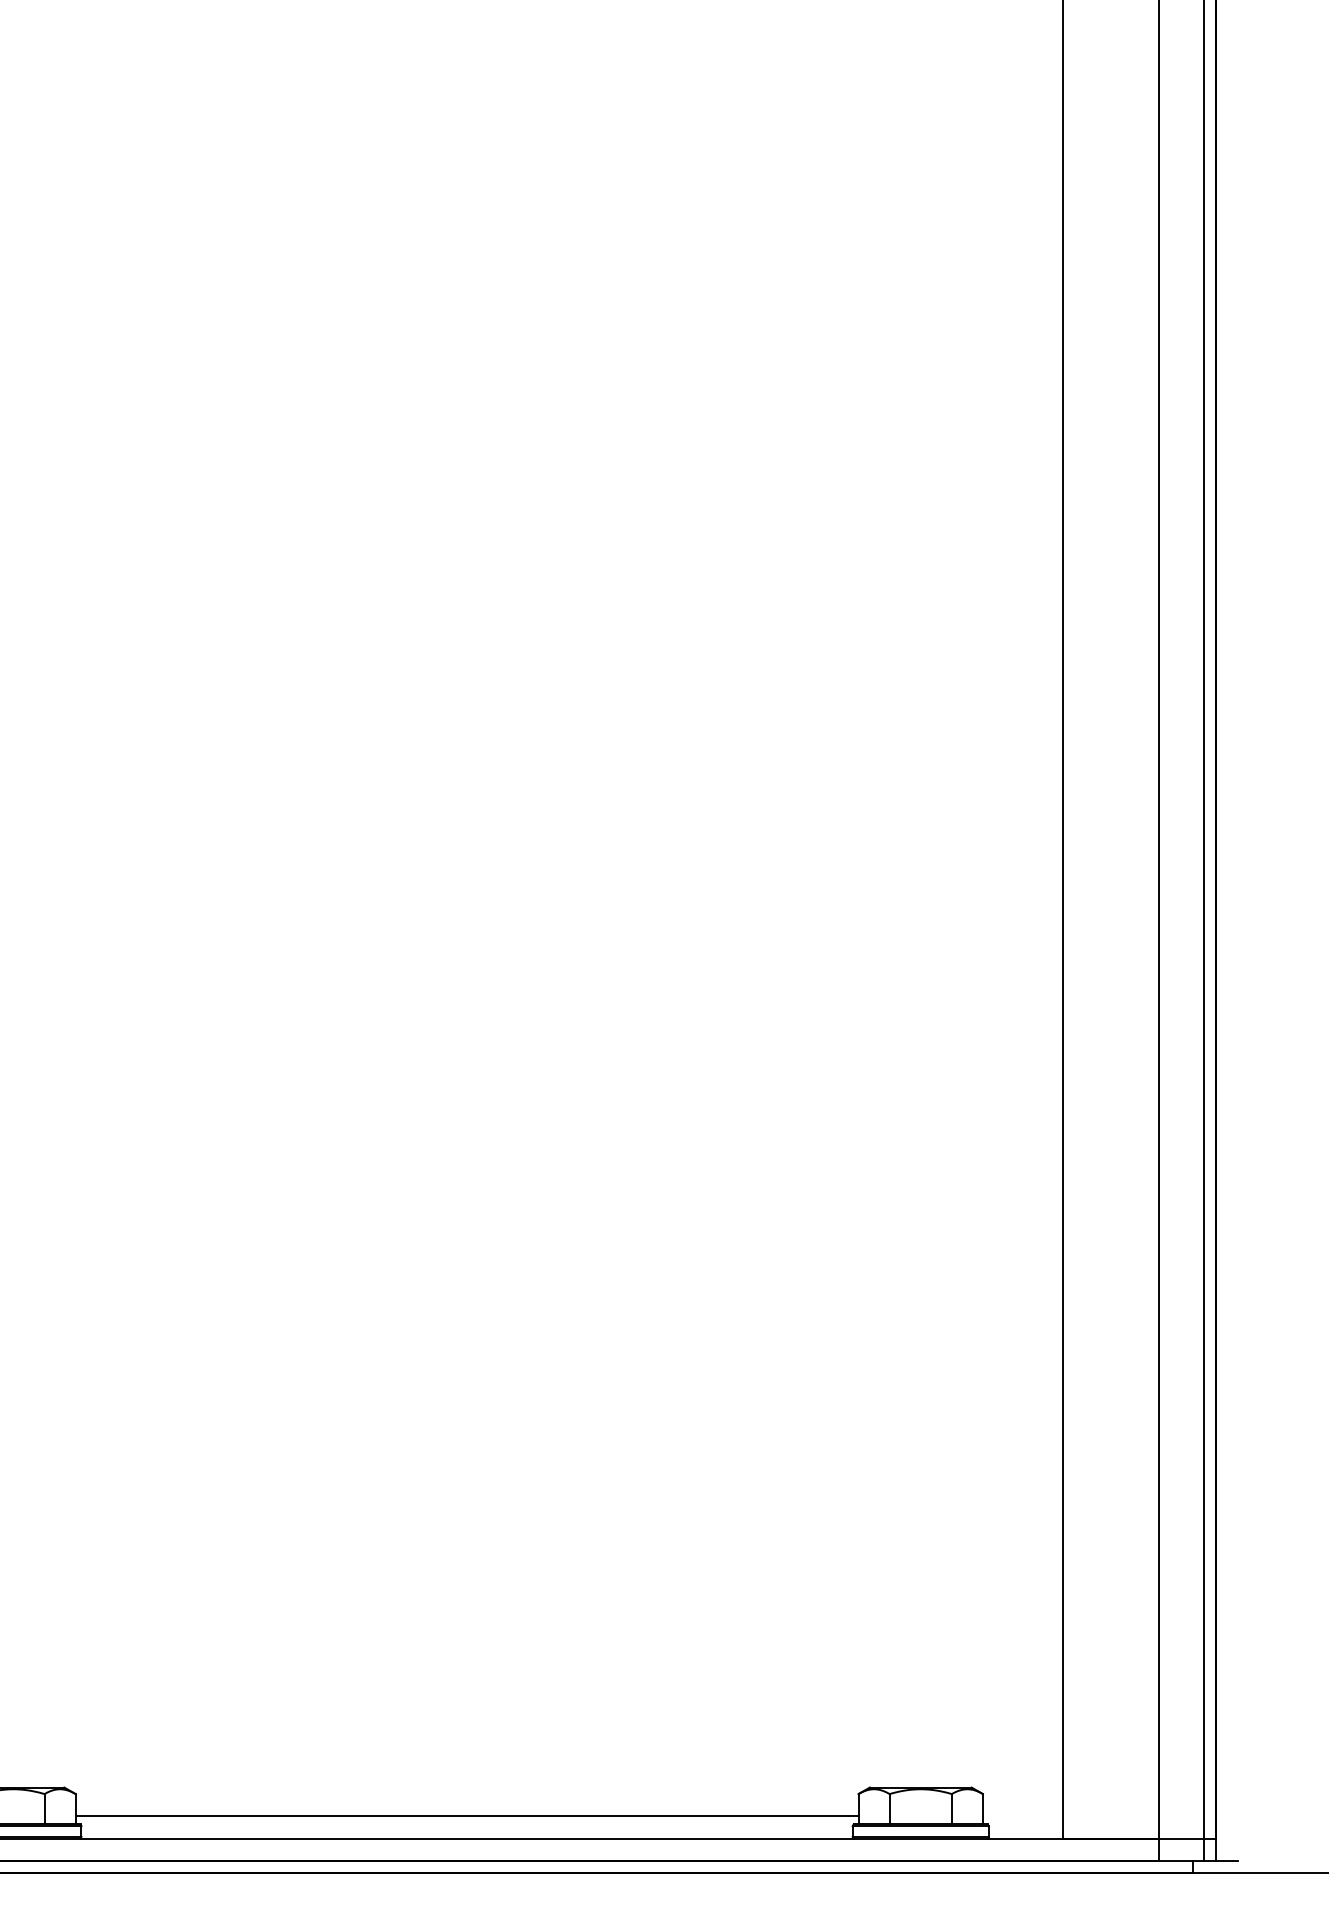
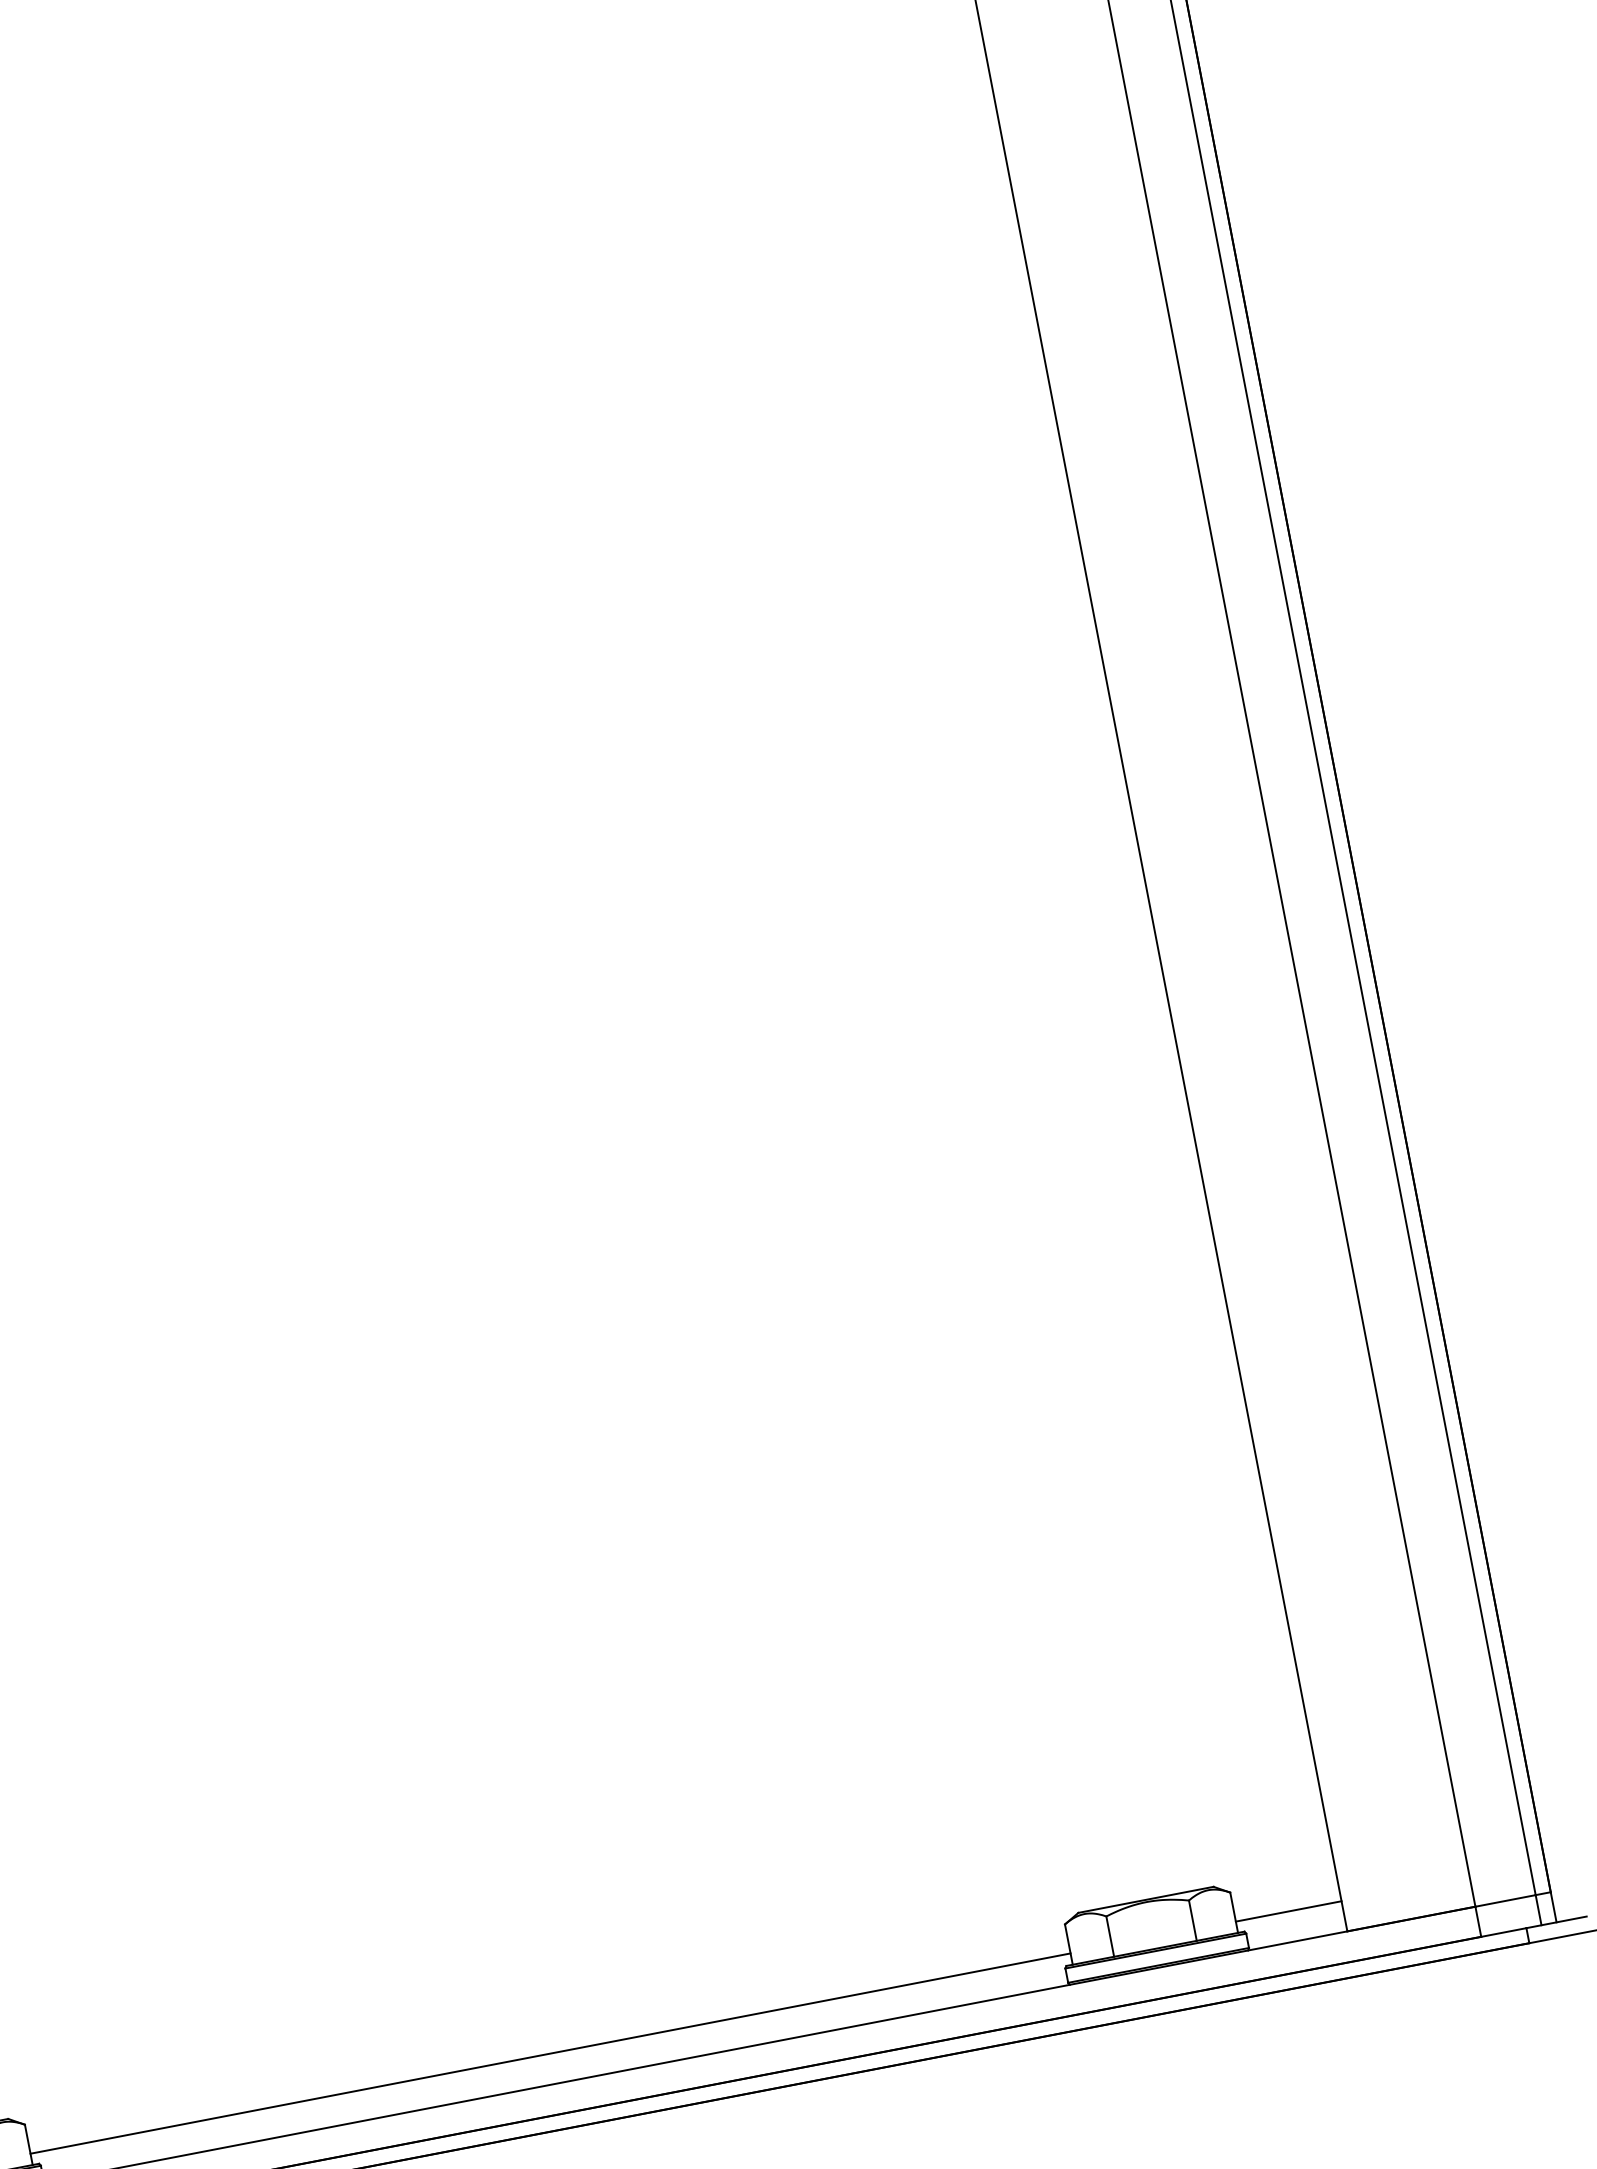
line: (1022, 1815) -> (1288, 1910), added

